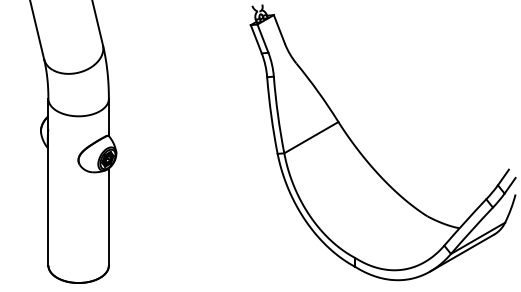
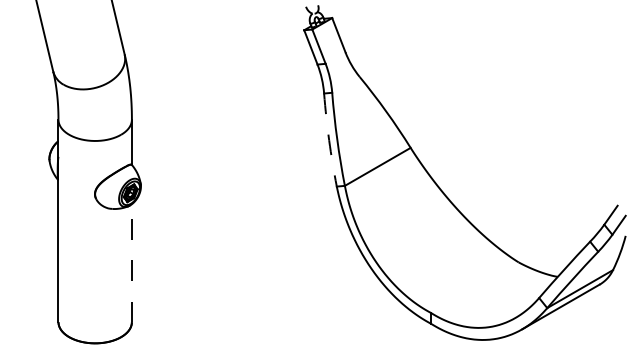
arc: (271, 115) -> (329, 140), solid -> dashed
line: (108, 217) -> (131, 263), solid -> dashed

